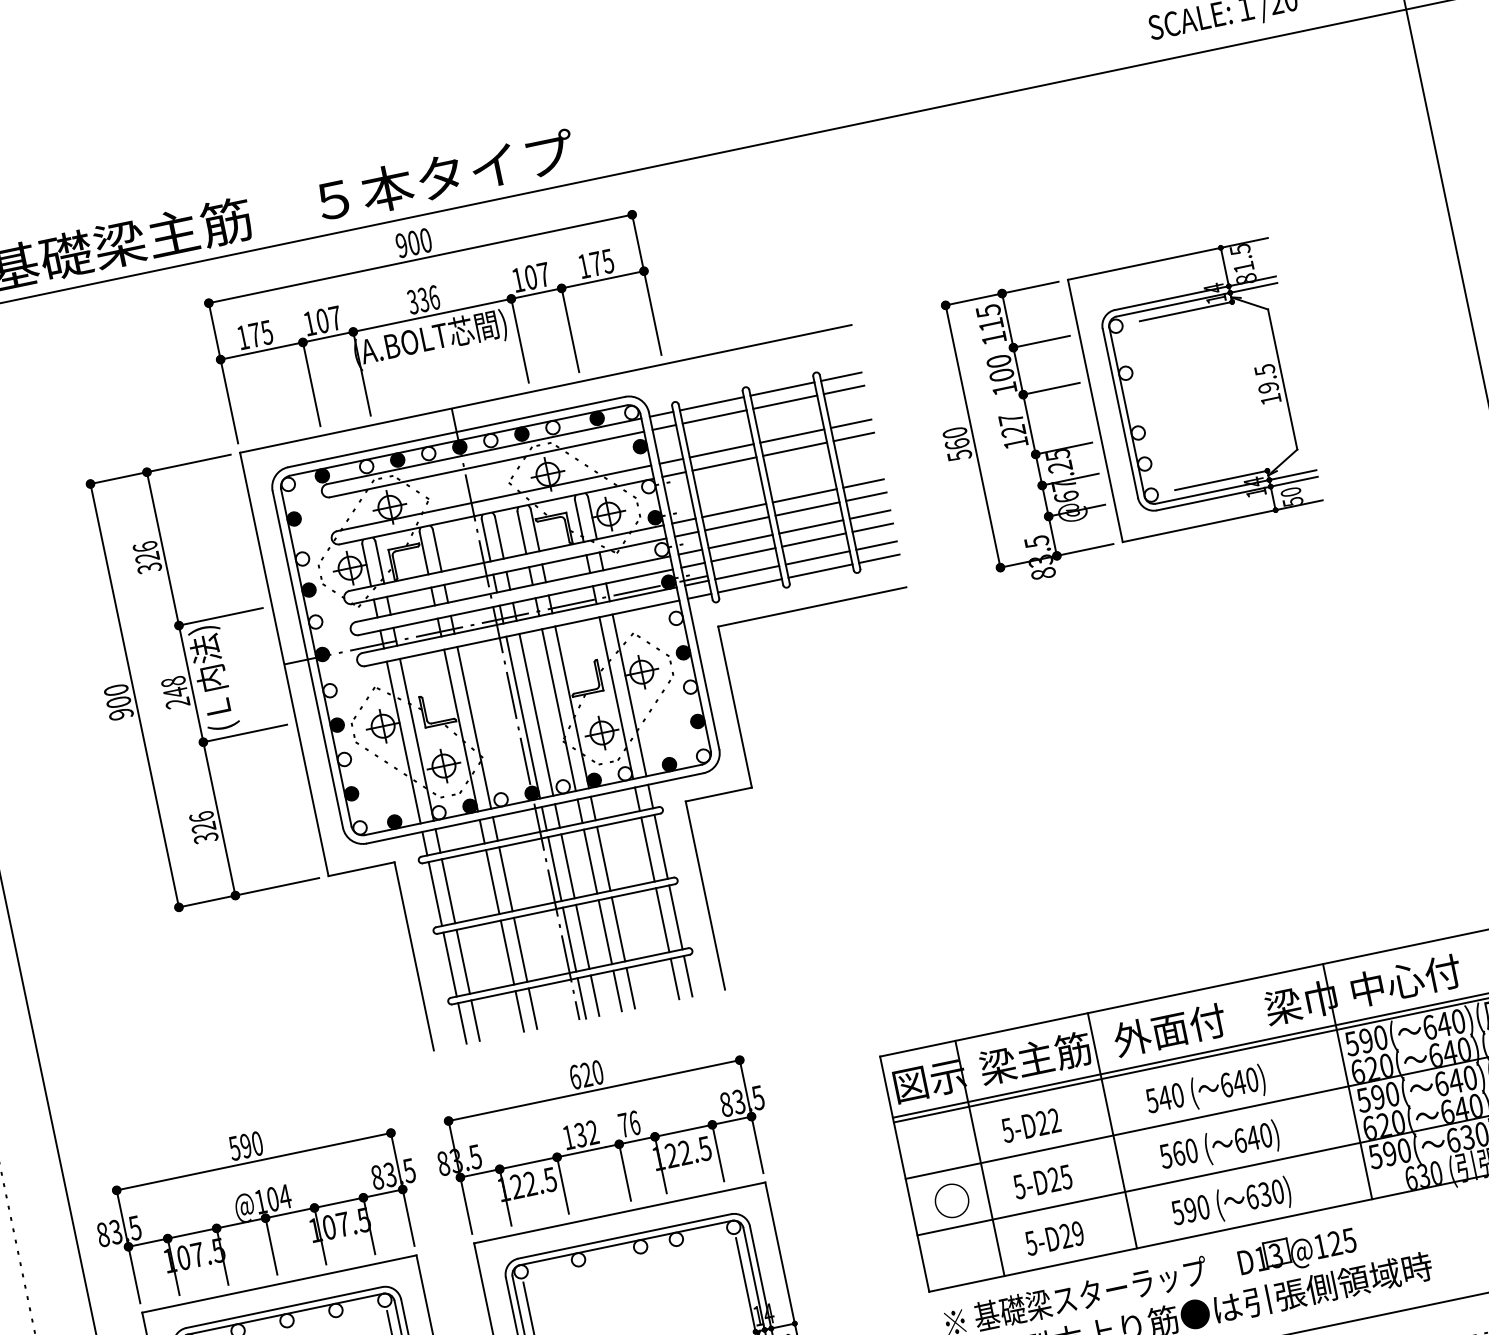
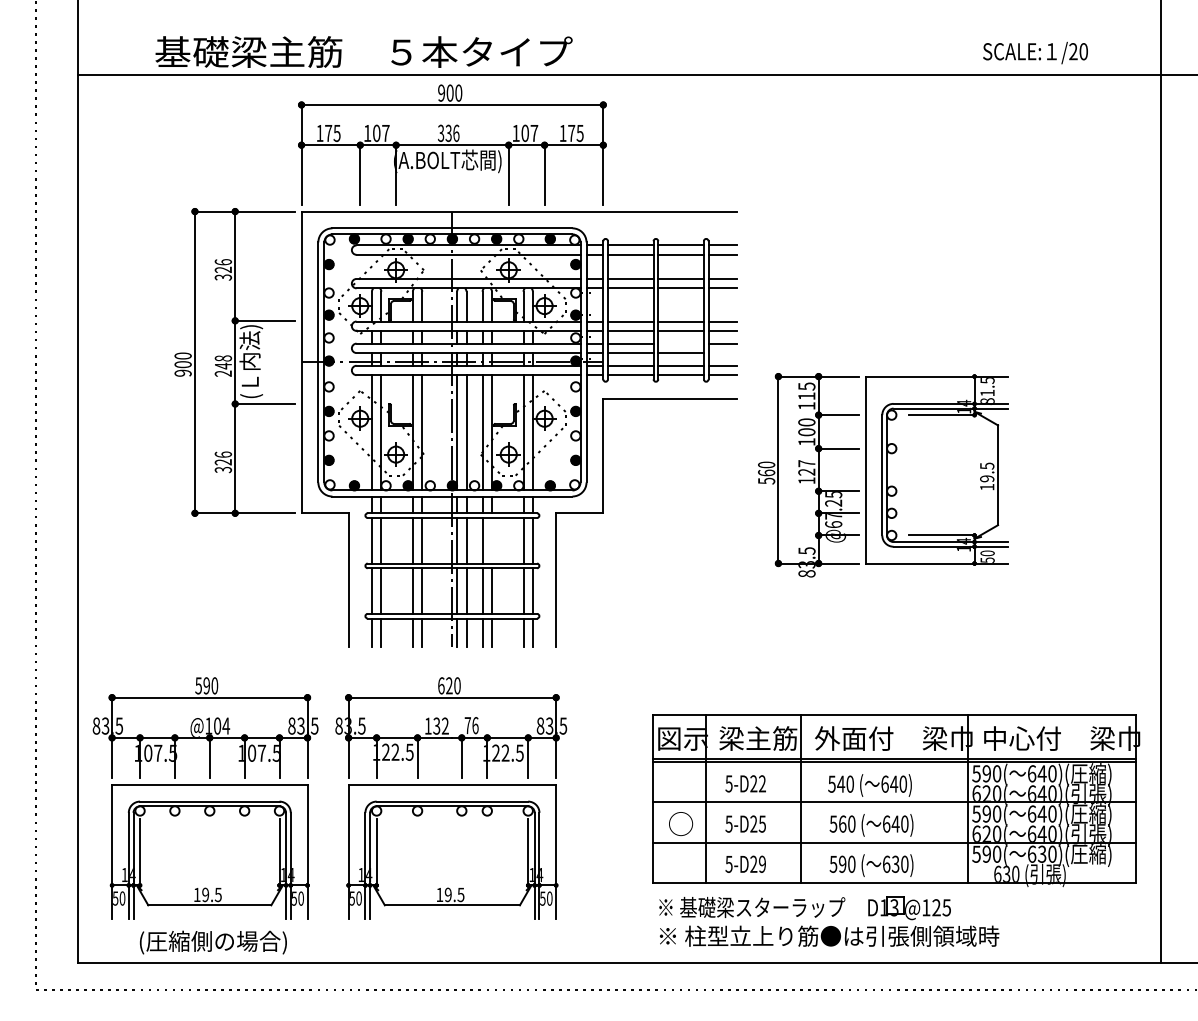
part: (1122, 413) -> (883, 475), moved
line: (810, 526) -> (680, 343), removed
line: (872, 528) -> (722, 353), removed
line: (604, 858) -> (492, 540), removed

